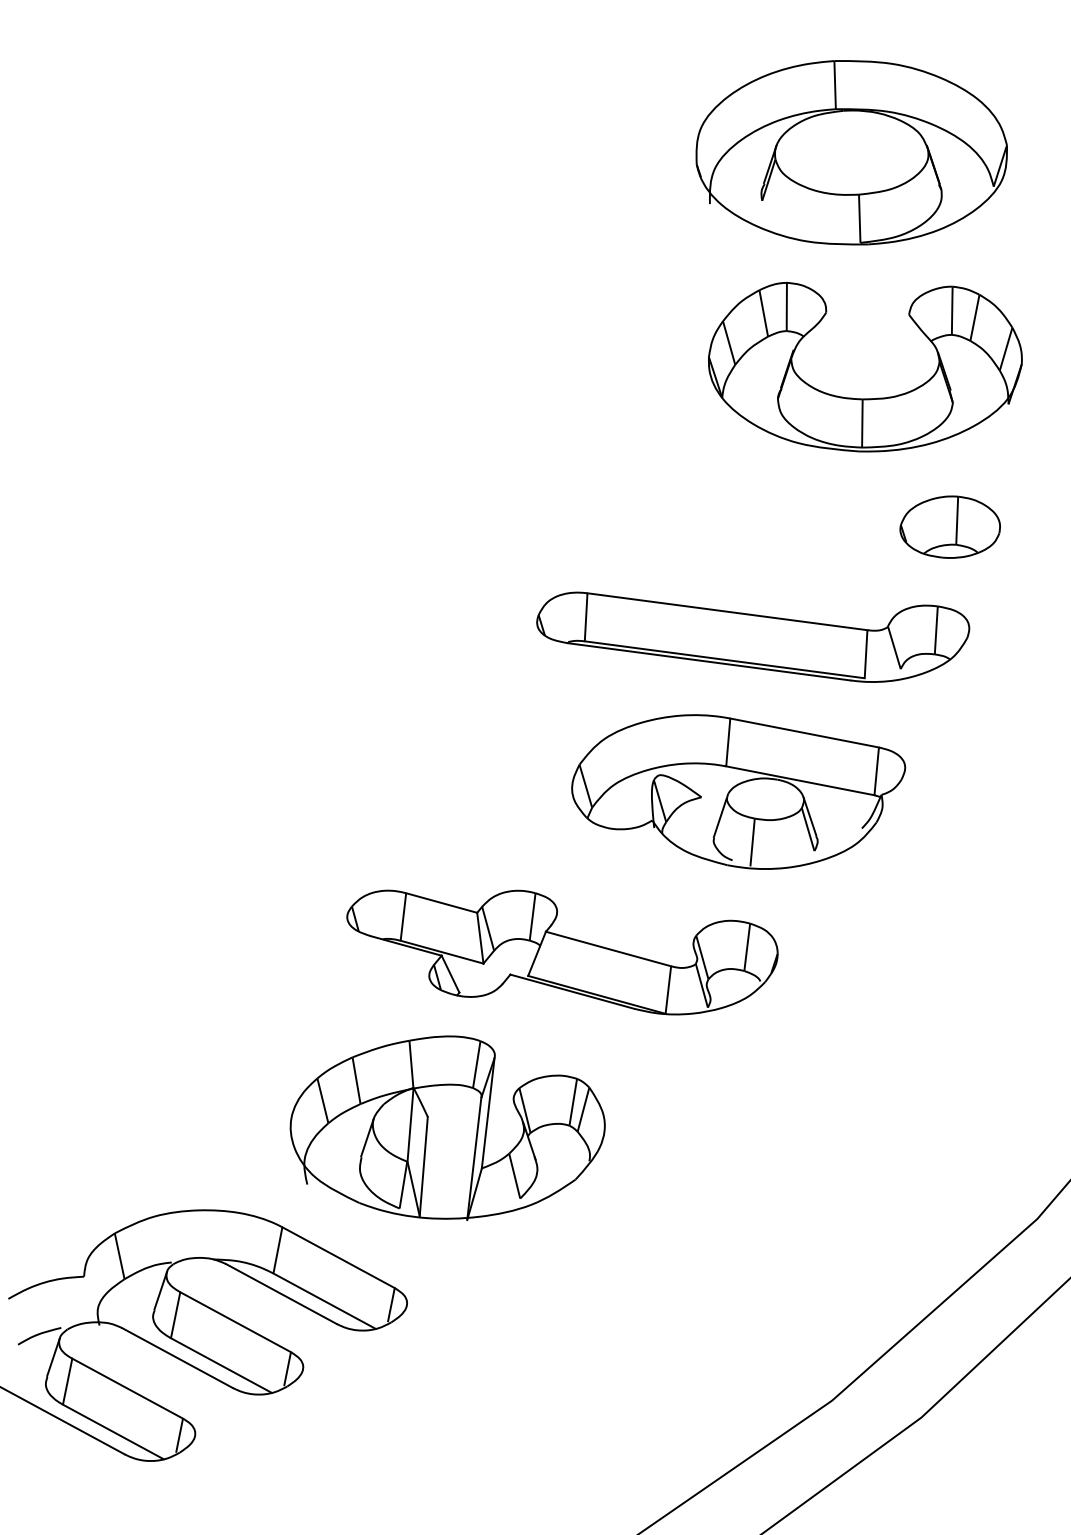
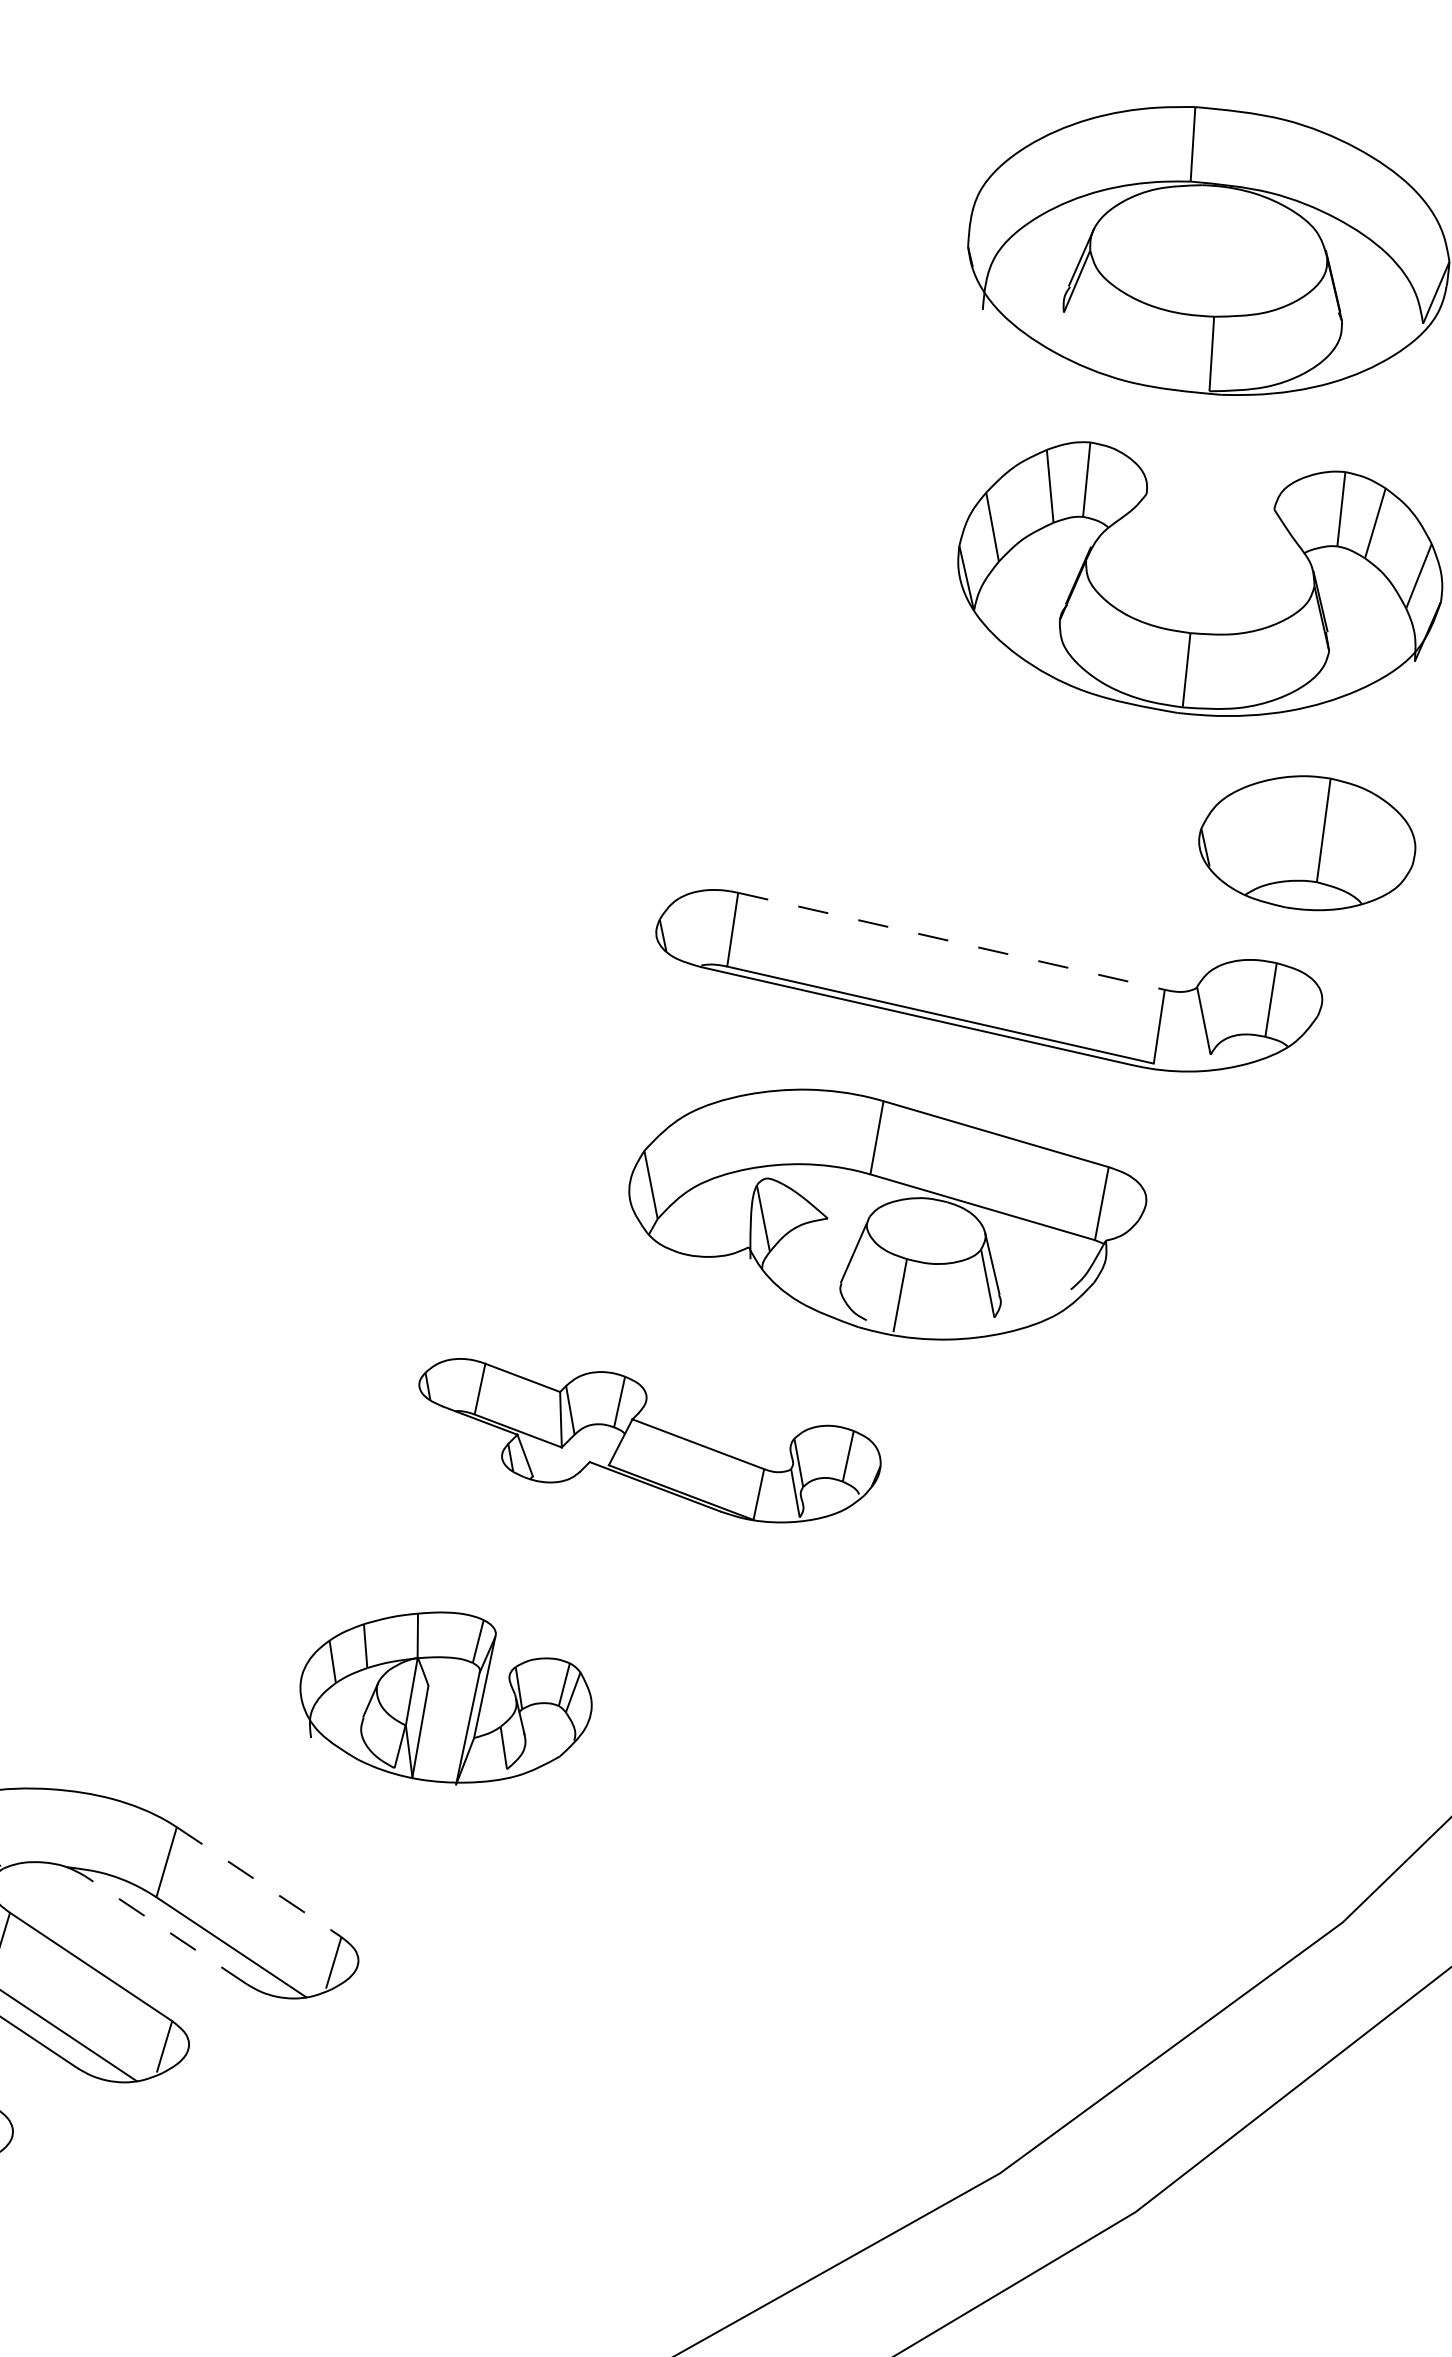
part: (949, 526) -> (1306, 841), size x1.4
line: (727, 611) -> (951, 940), solid -> dashed
part: (738, 791) -> (885, 1214), moved
part: (562, 952) -> (648, 1443), size x0.7
part: (447, 1127) -> (445, 1696), size x0.6
line: (338, 1257) -> (259, 1881), solid -> dashed
line: (281, 1294) -> (165, 1930), solid -> dashed

